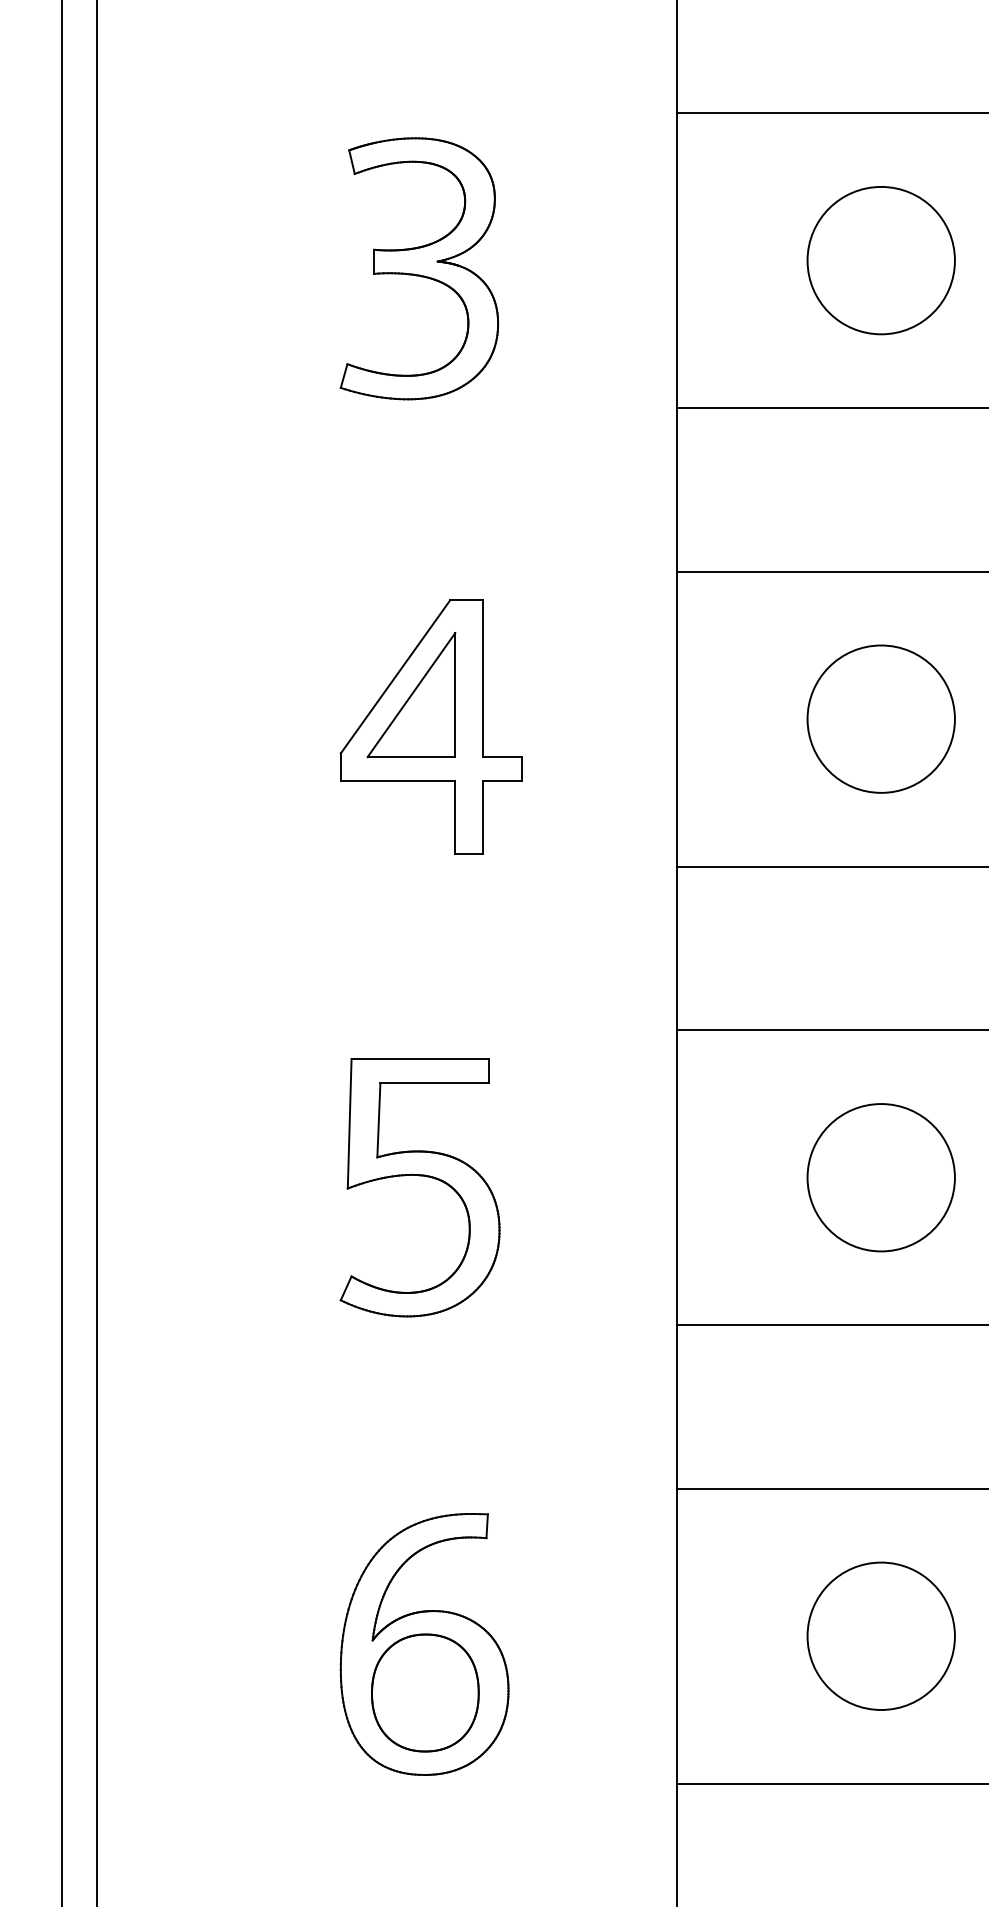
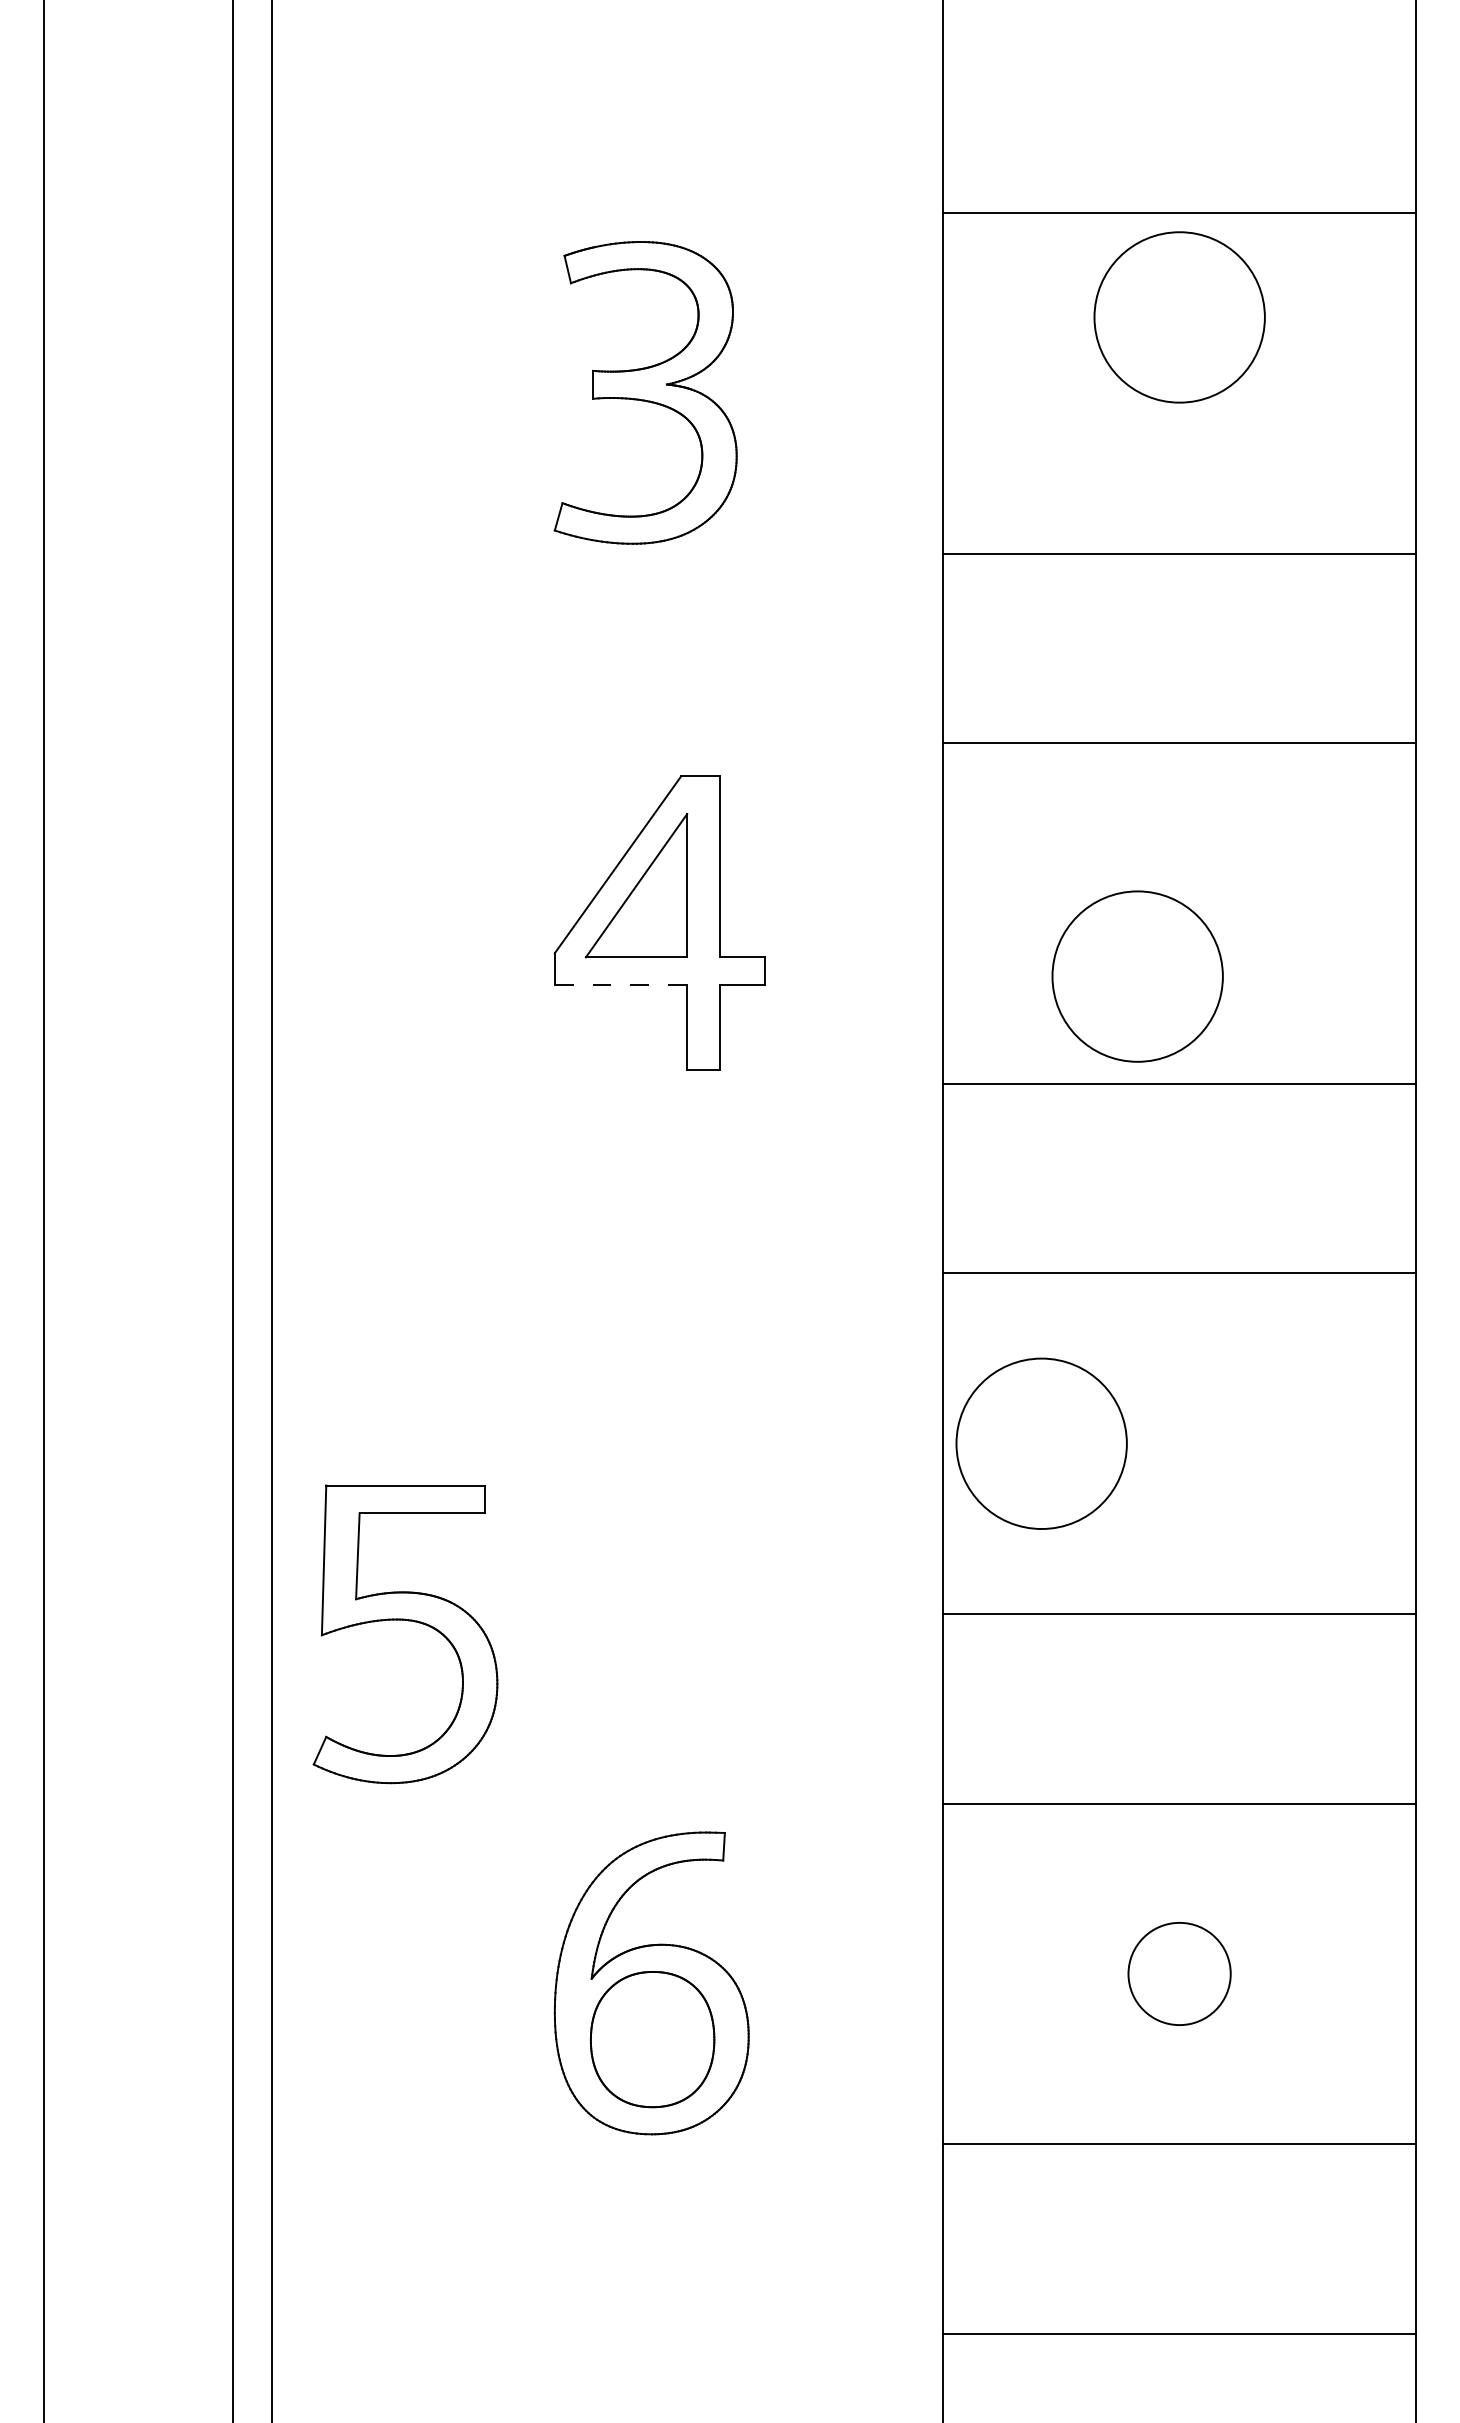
circle: (881, 260) -> (1179, 317), moved
circle: (881, 719) -> (1137, 976), moved
line: (397, 781) -> (620, 985), solid -> dashed
part: (422, 1176) -> (408, 1621), moved
circle: (881, 1177) -> (1041, 1443), moved
circle: (881, 1635) -> (1179, 1973), size x0.6

